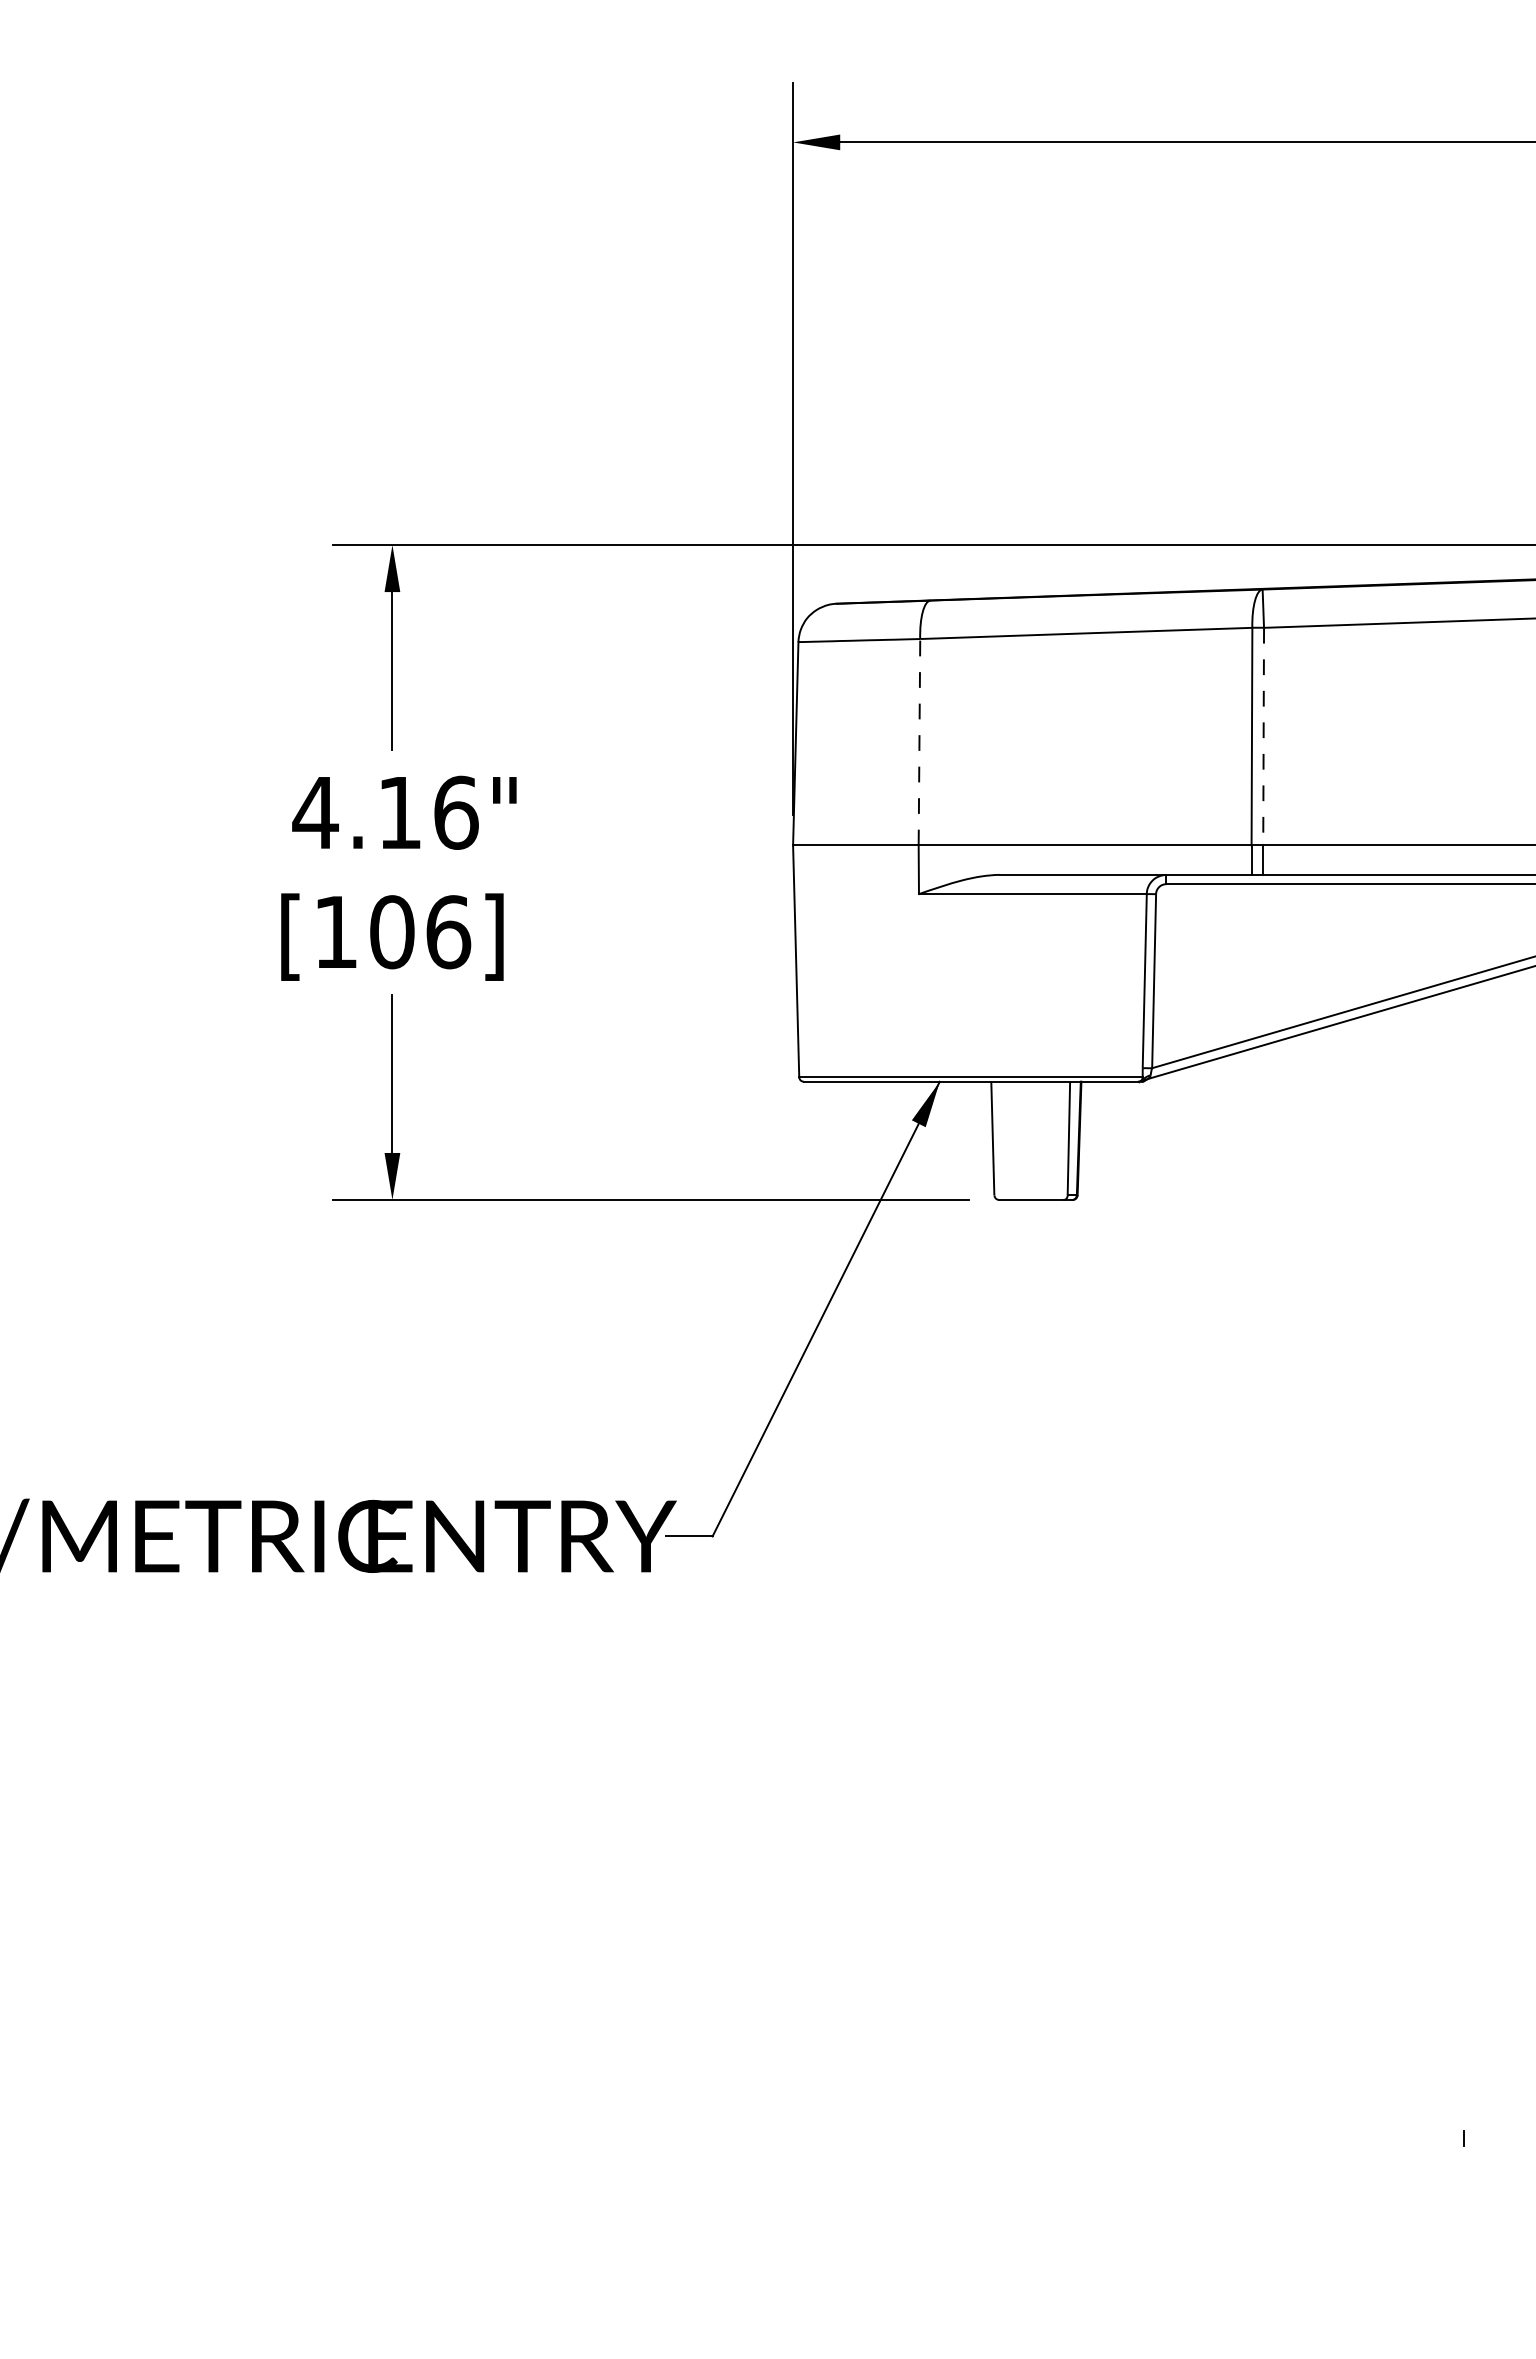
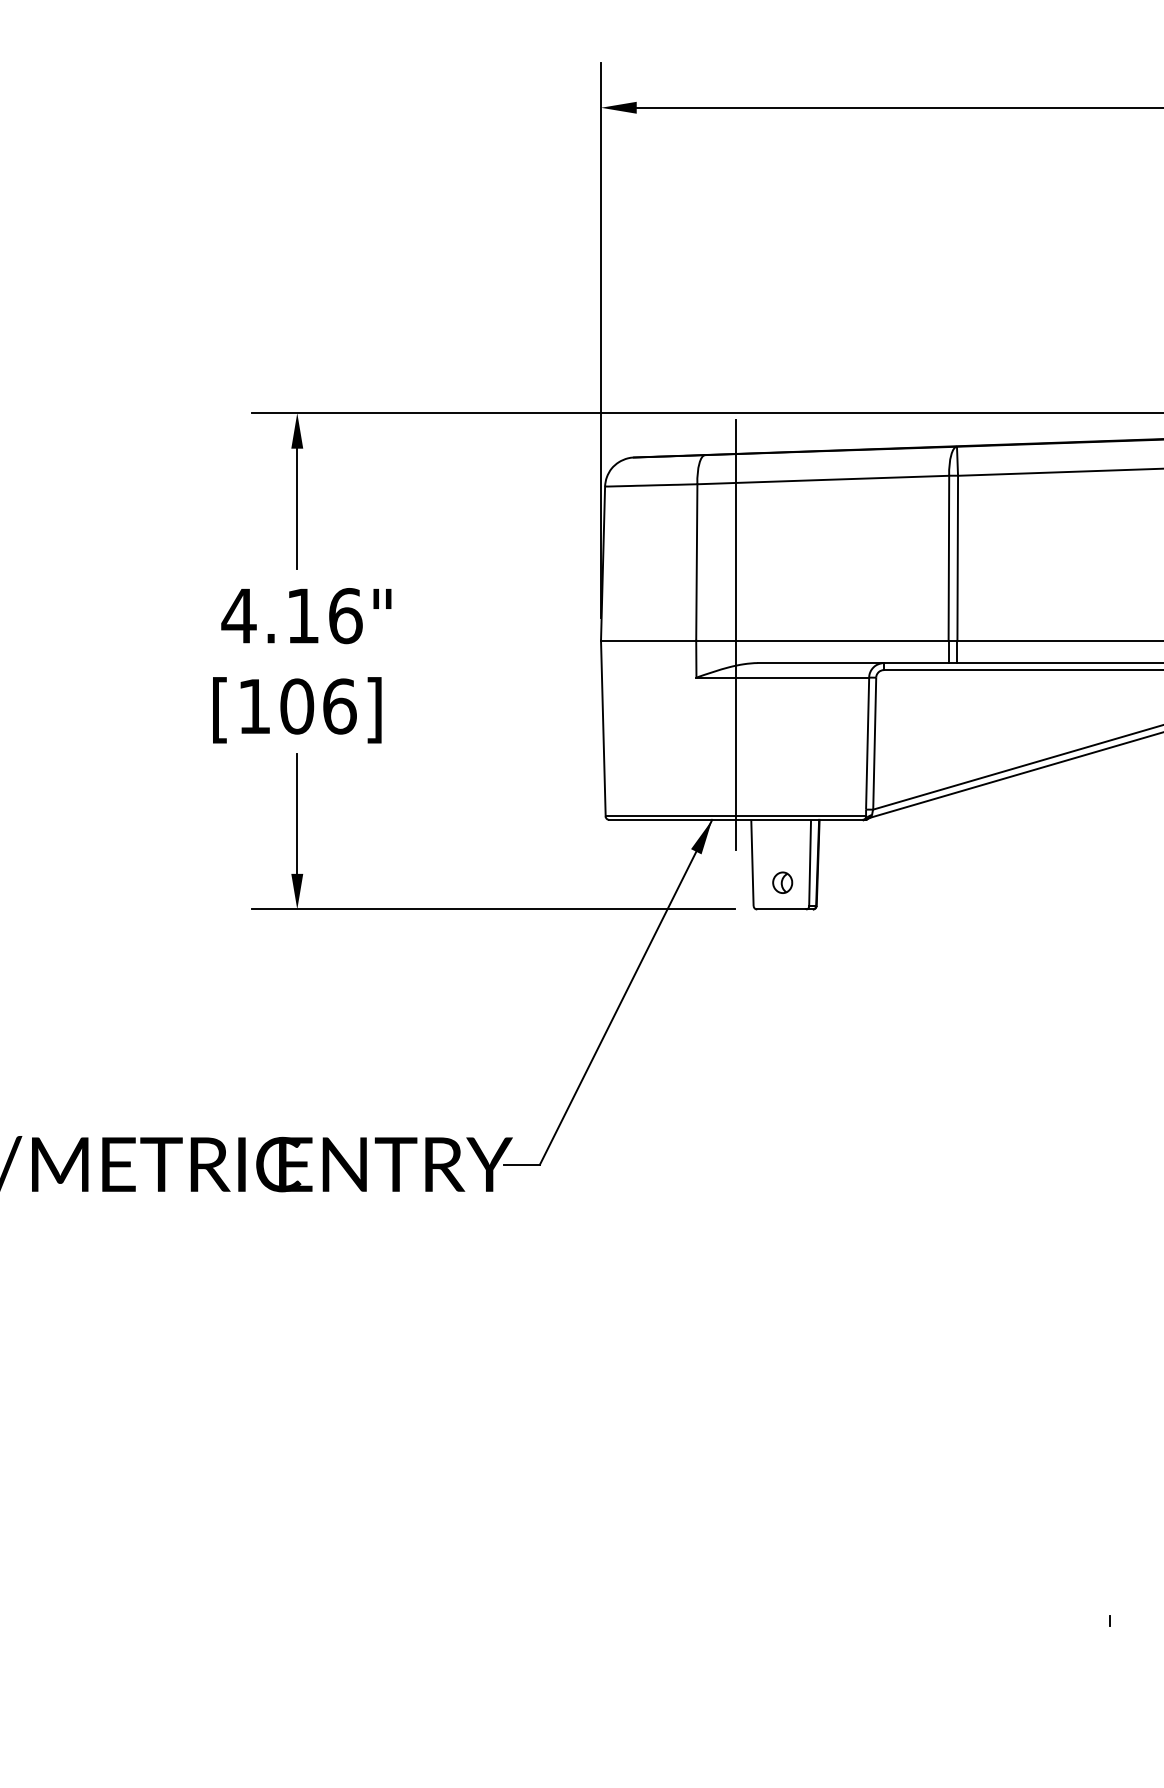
line: (1263, 736) -> (957, 558), dashed -> solid
line: (919, 741) -> (696, 561), dashed -> solid
line: (971, 837) -> (736, 634), added
part: (1032, 1164) -> (782, 882), added

